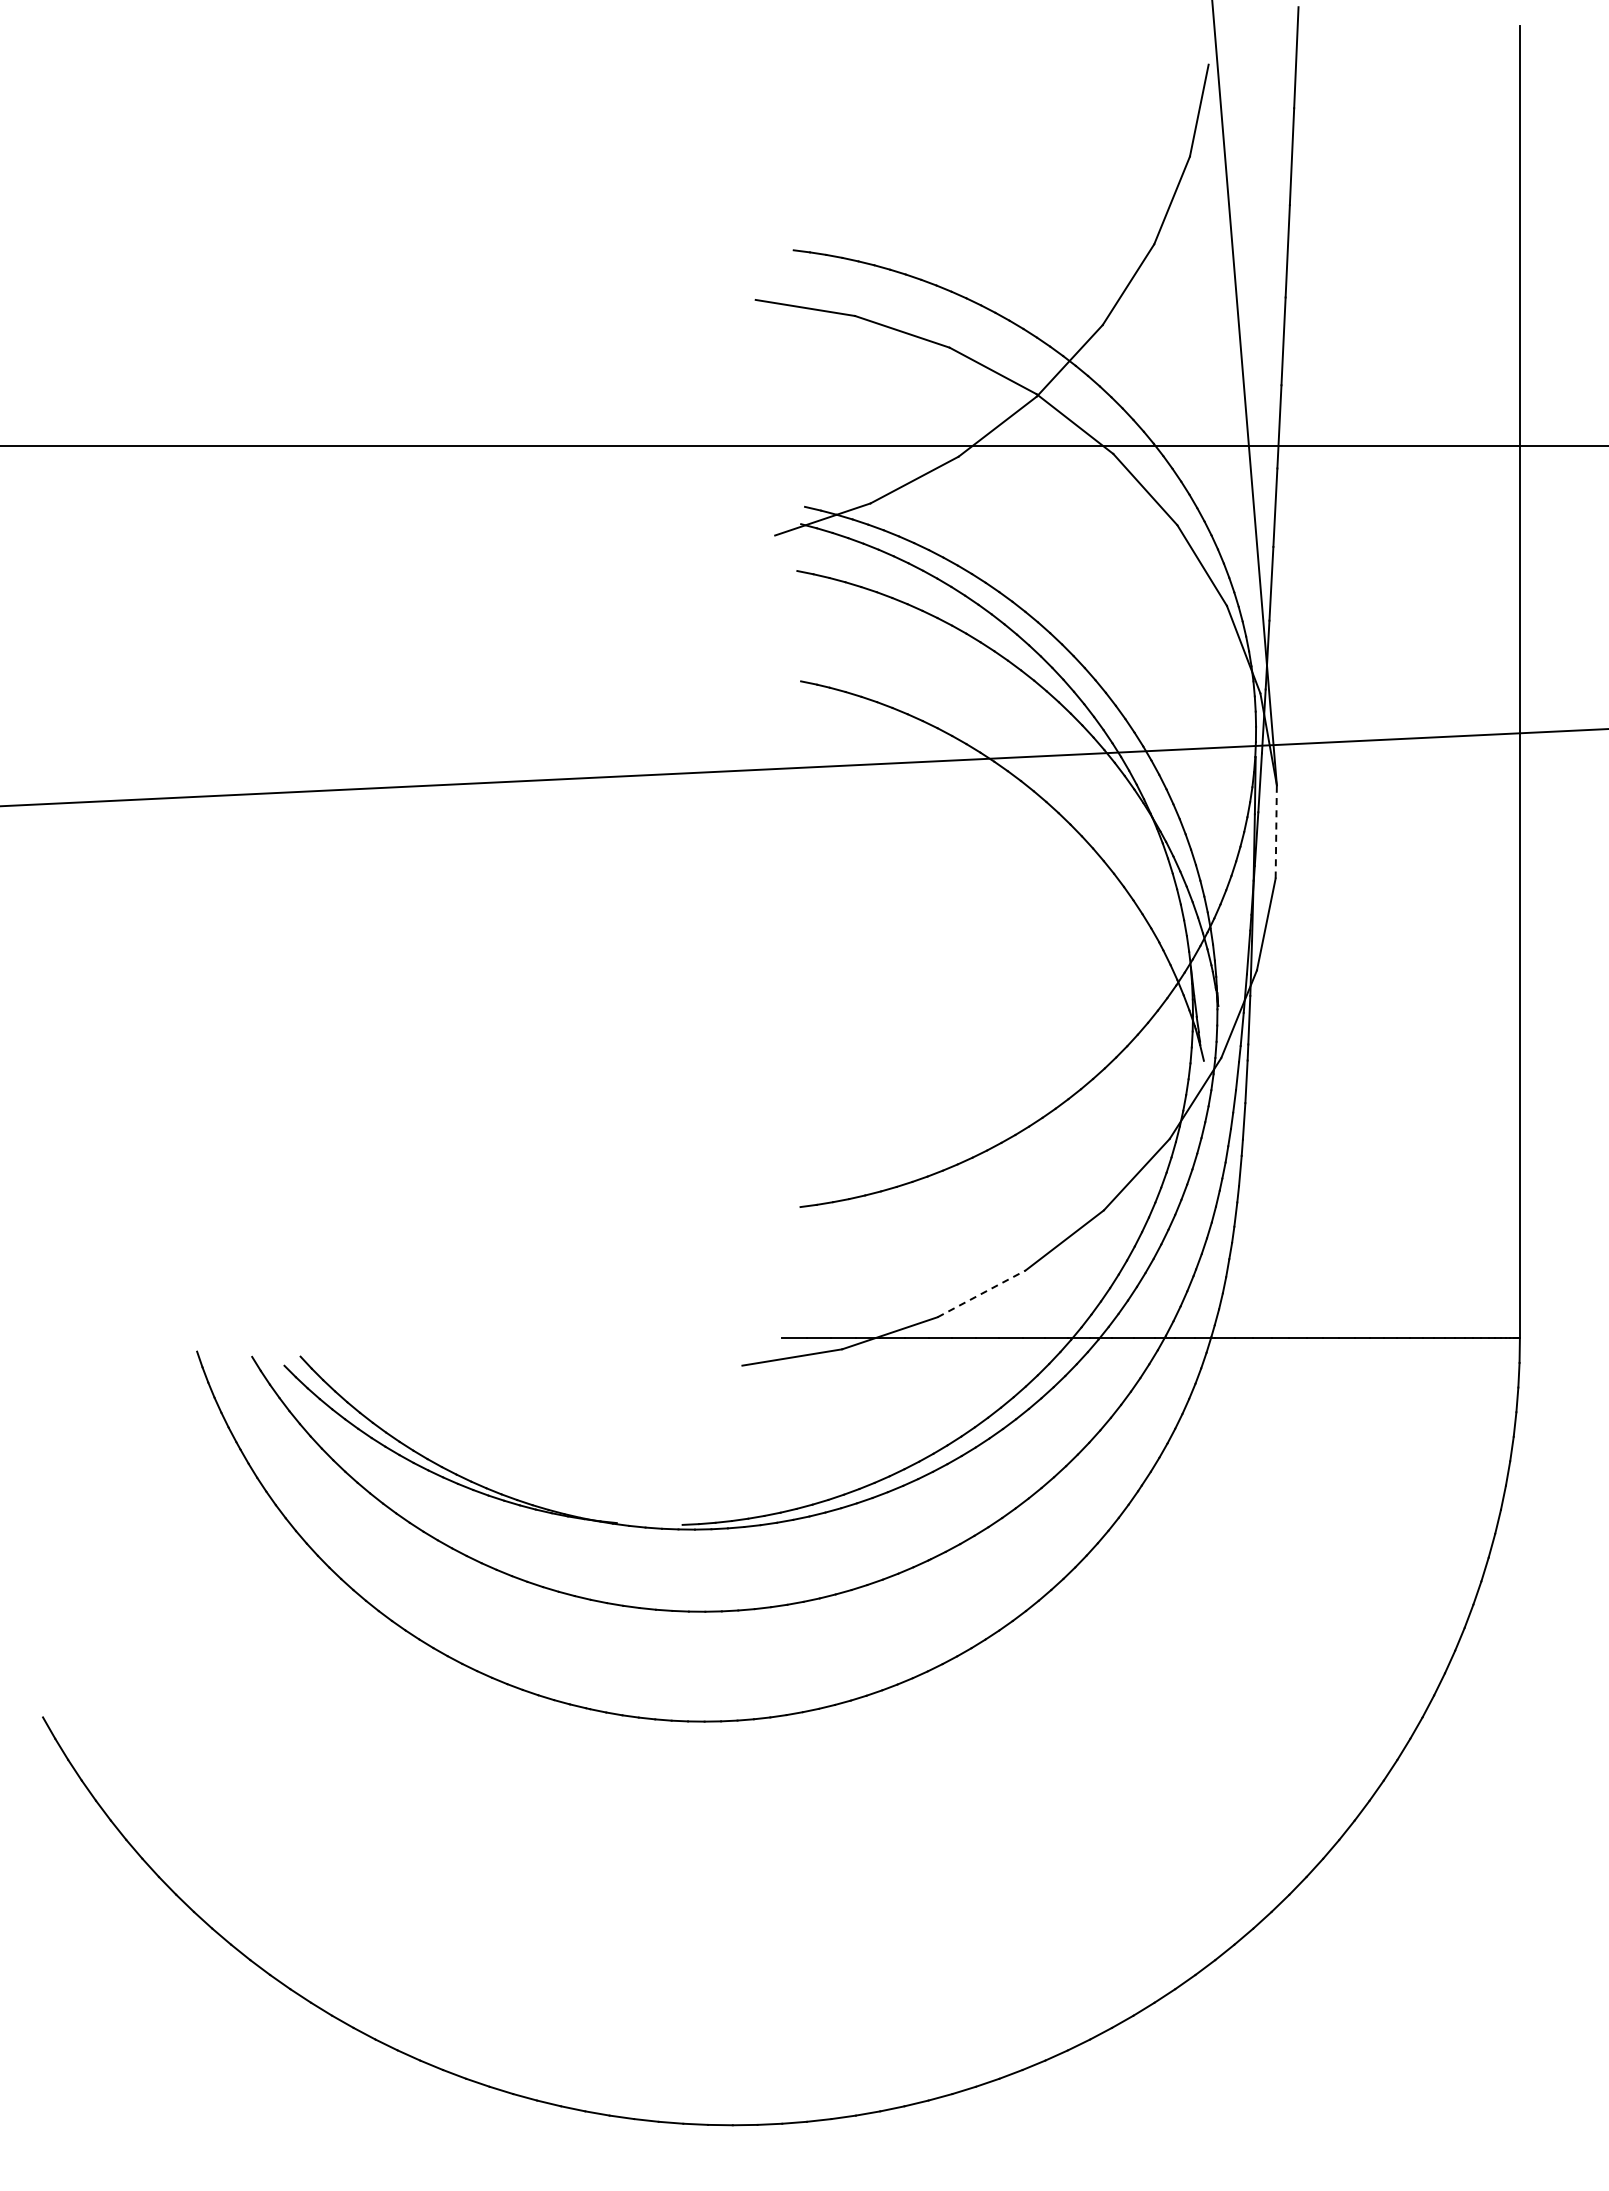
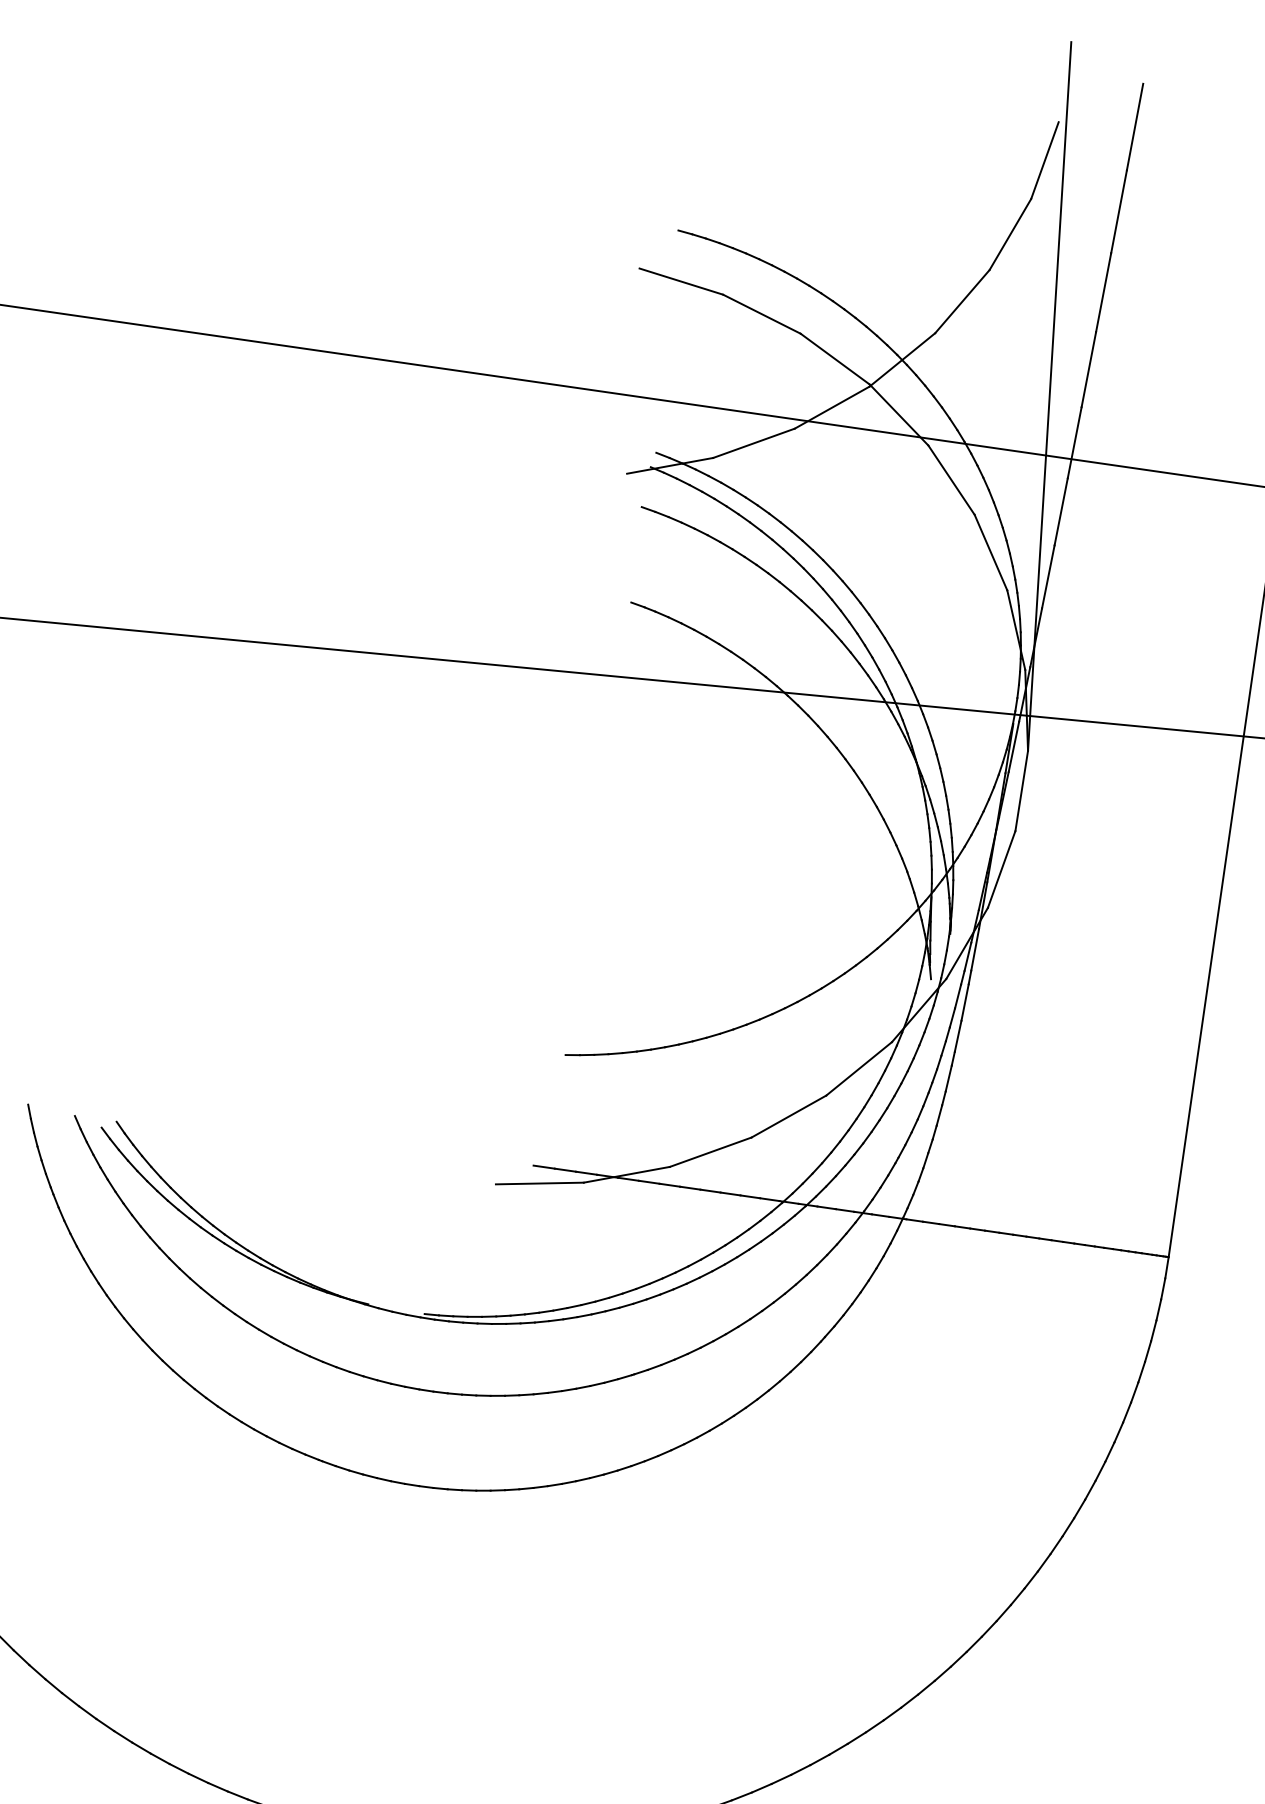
line: (1276, 831) -> (1021, 790), dashed -> solid
line: (981, 1293) -> (710, 1151), dashed -> solid

